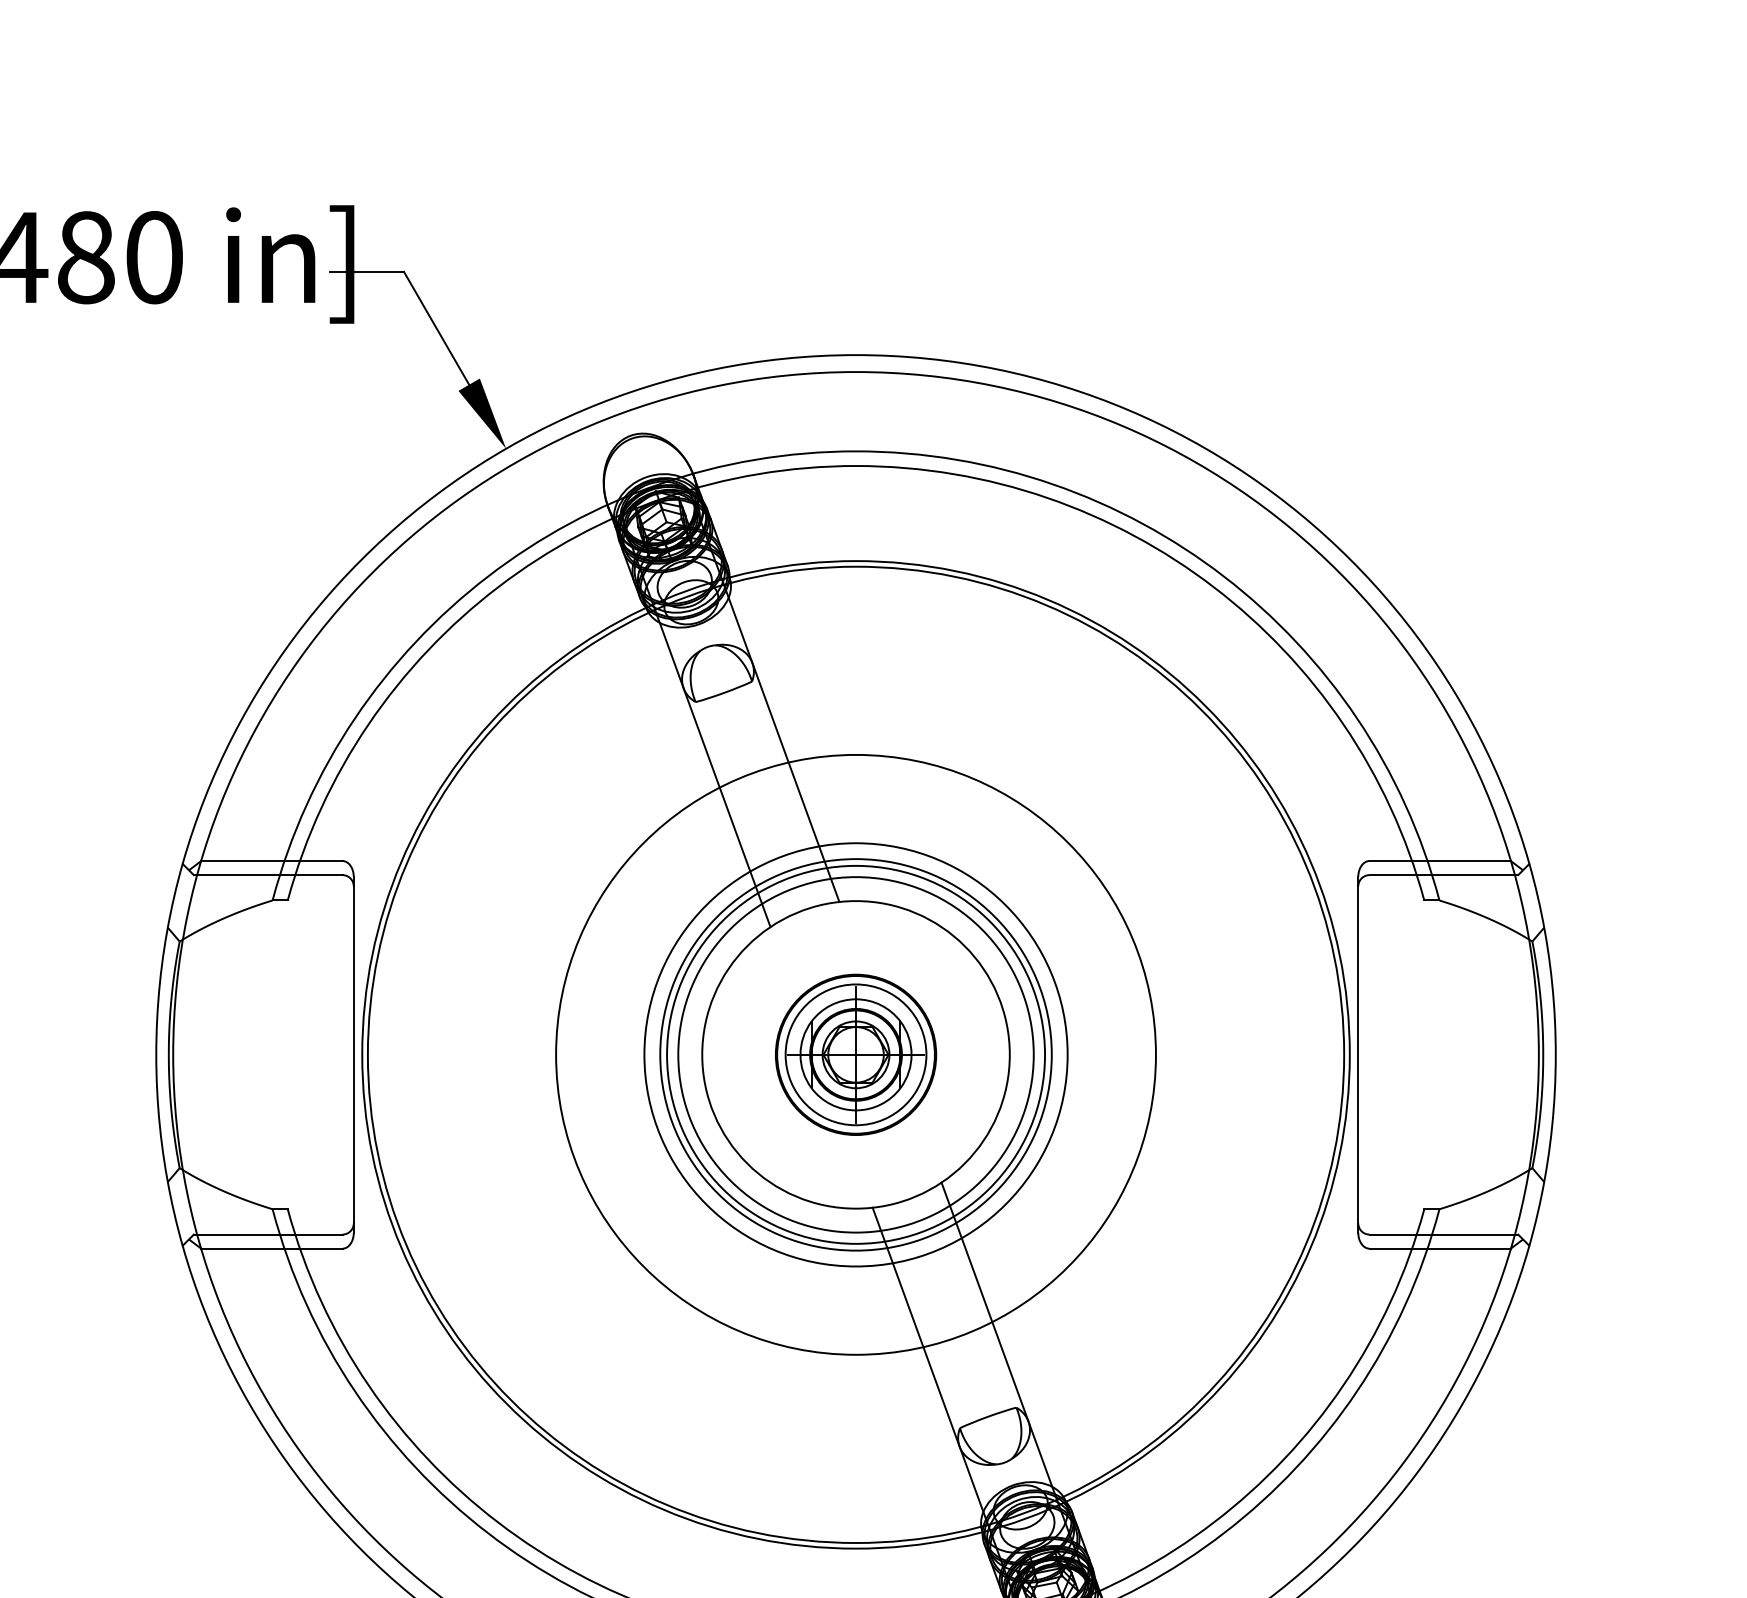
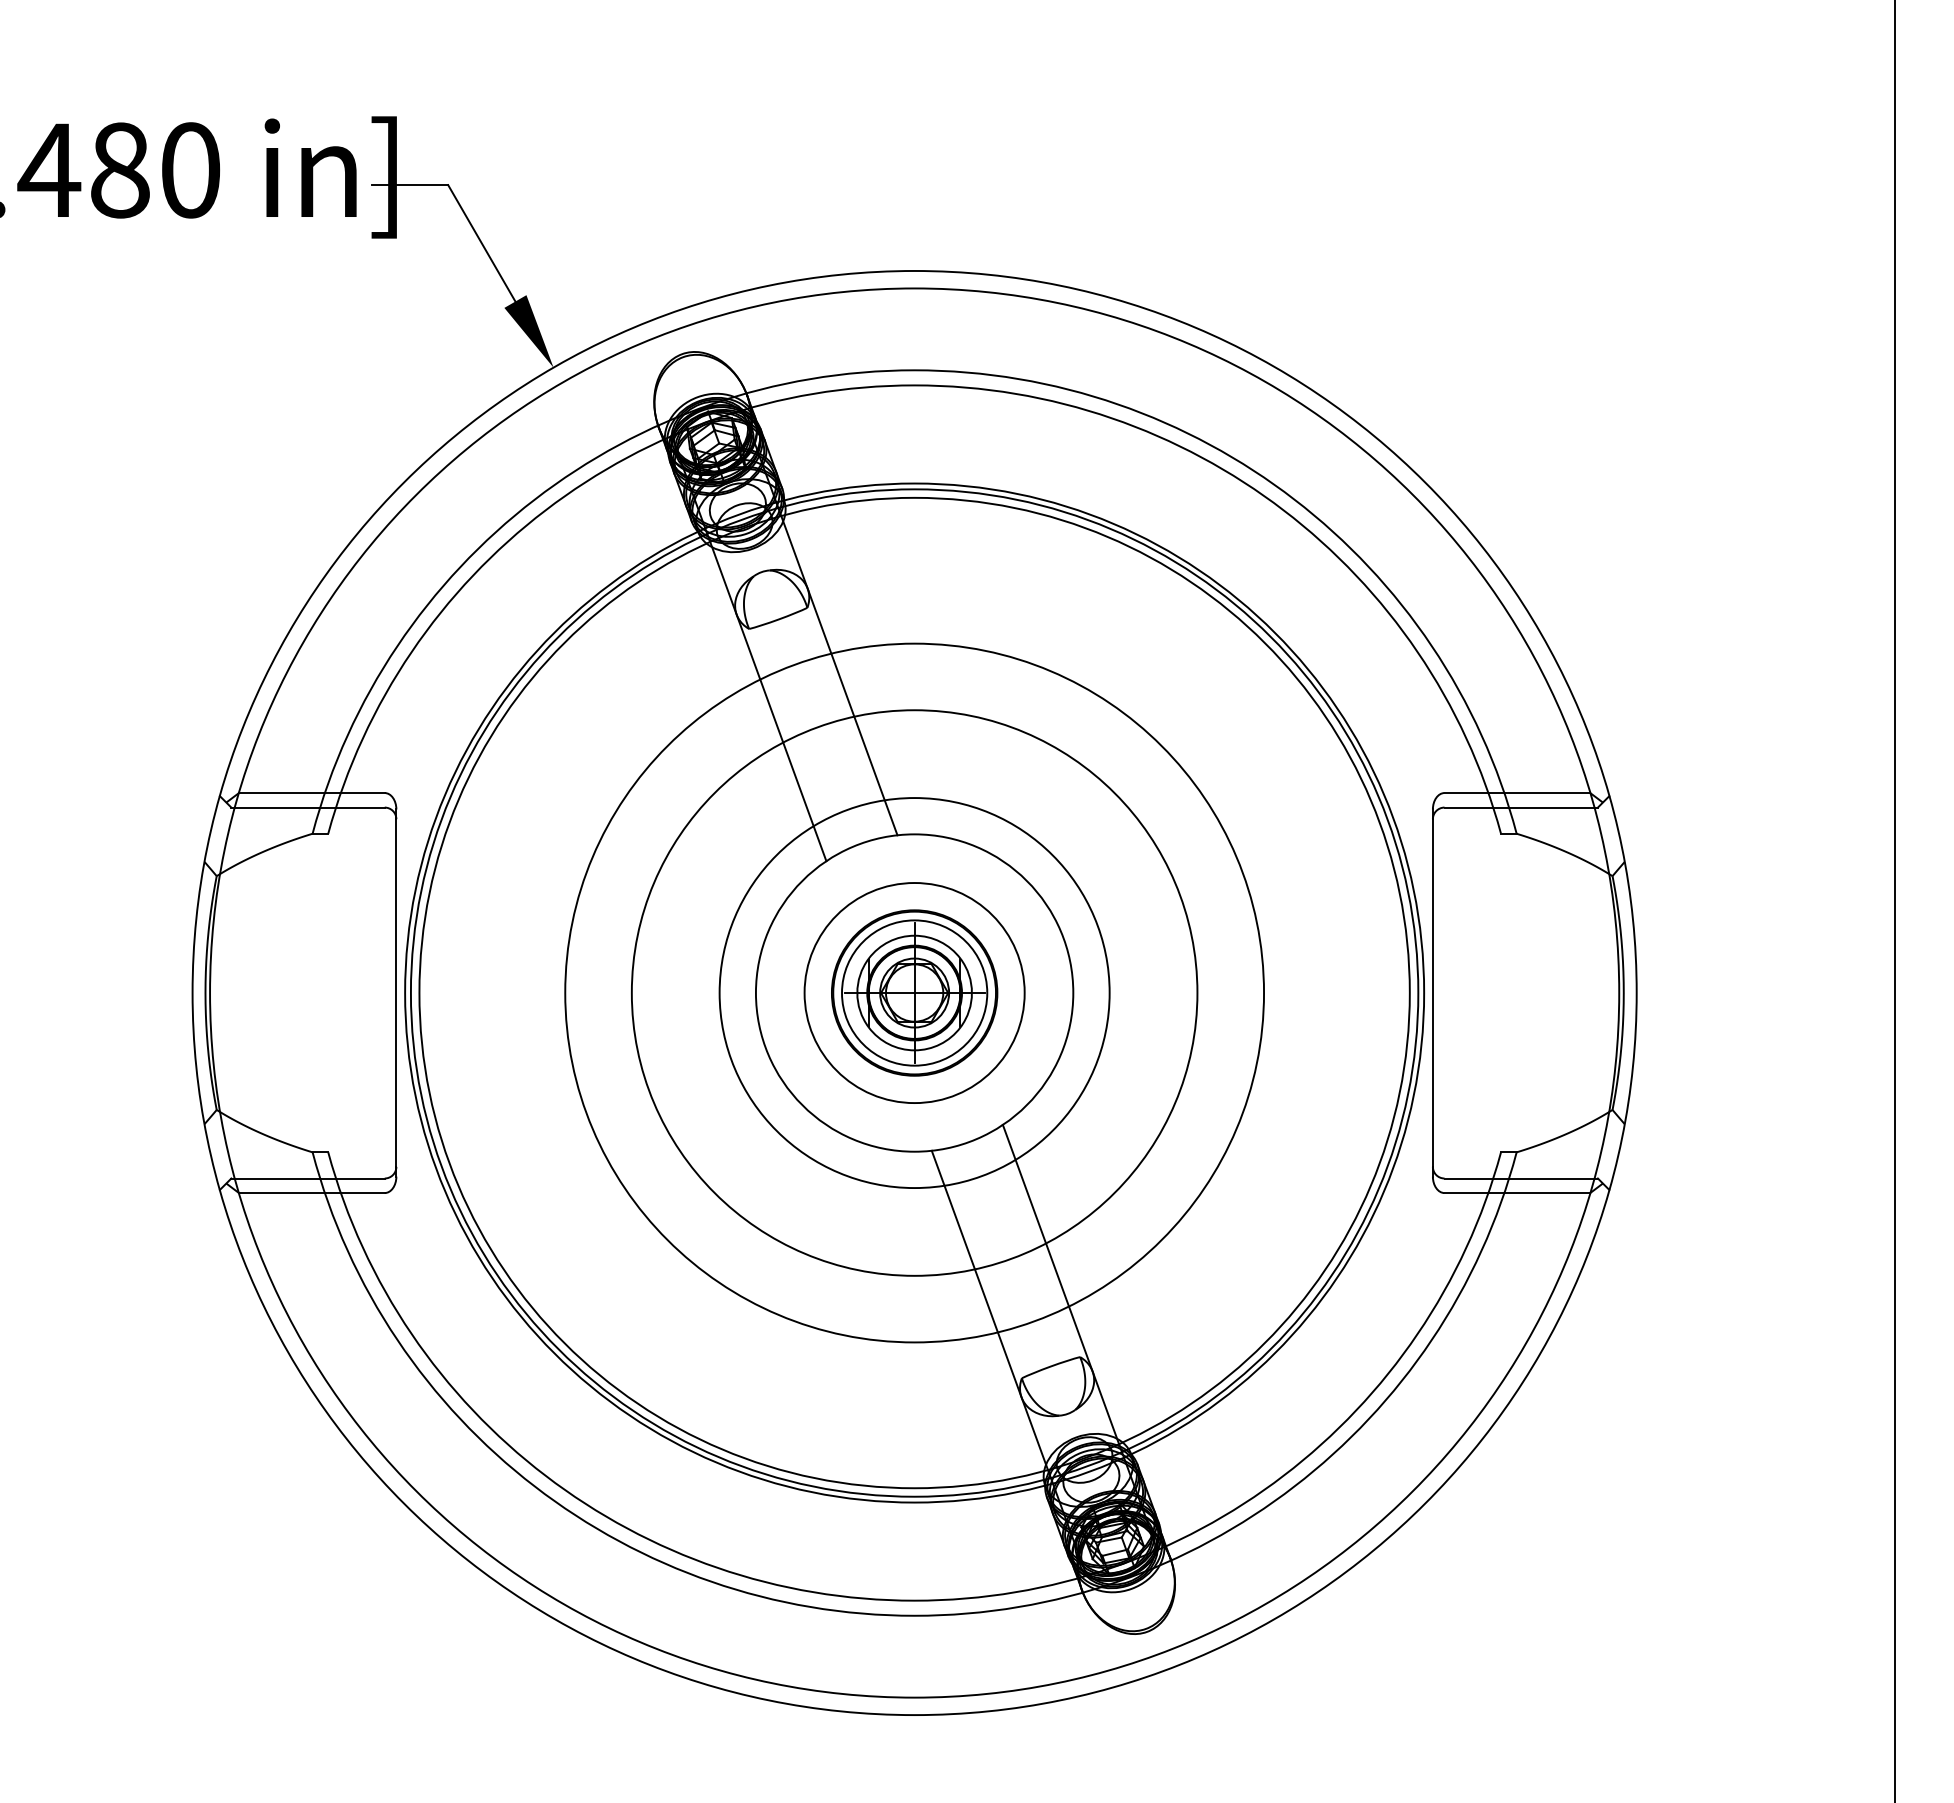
circle: (855, 1054) -> (914, 992), size x0.6
circle: (855, 1054) -> (914, 992), size x1.6
circle: (855, 1054) -> (914, 992), size x1.6
circle: (855, 1055) -> (914, 993), size x1.4

